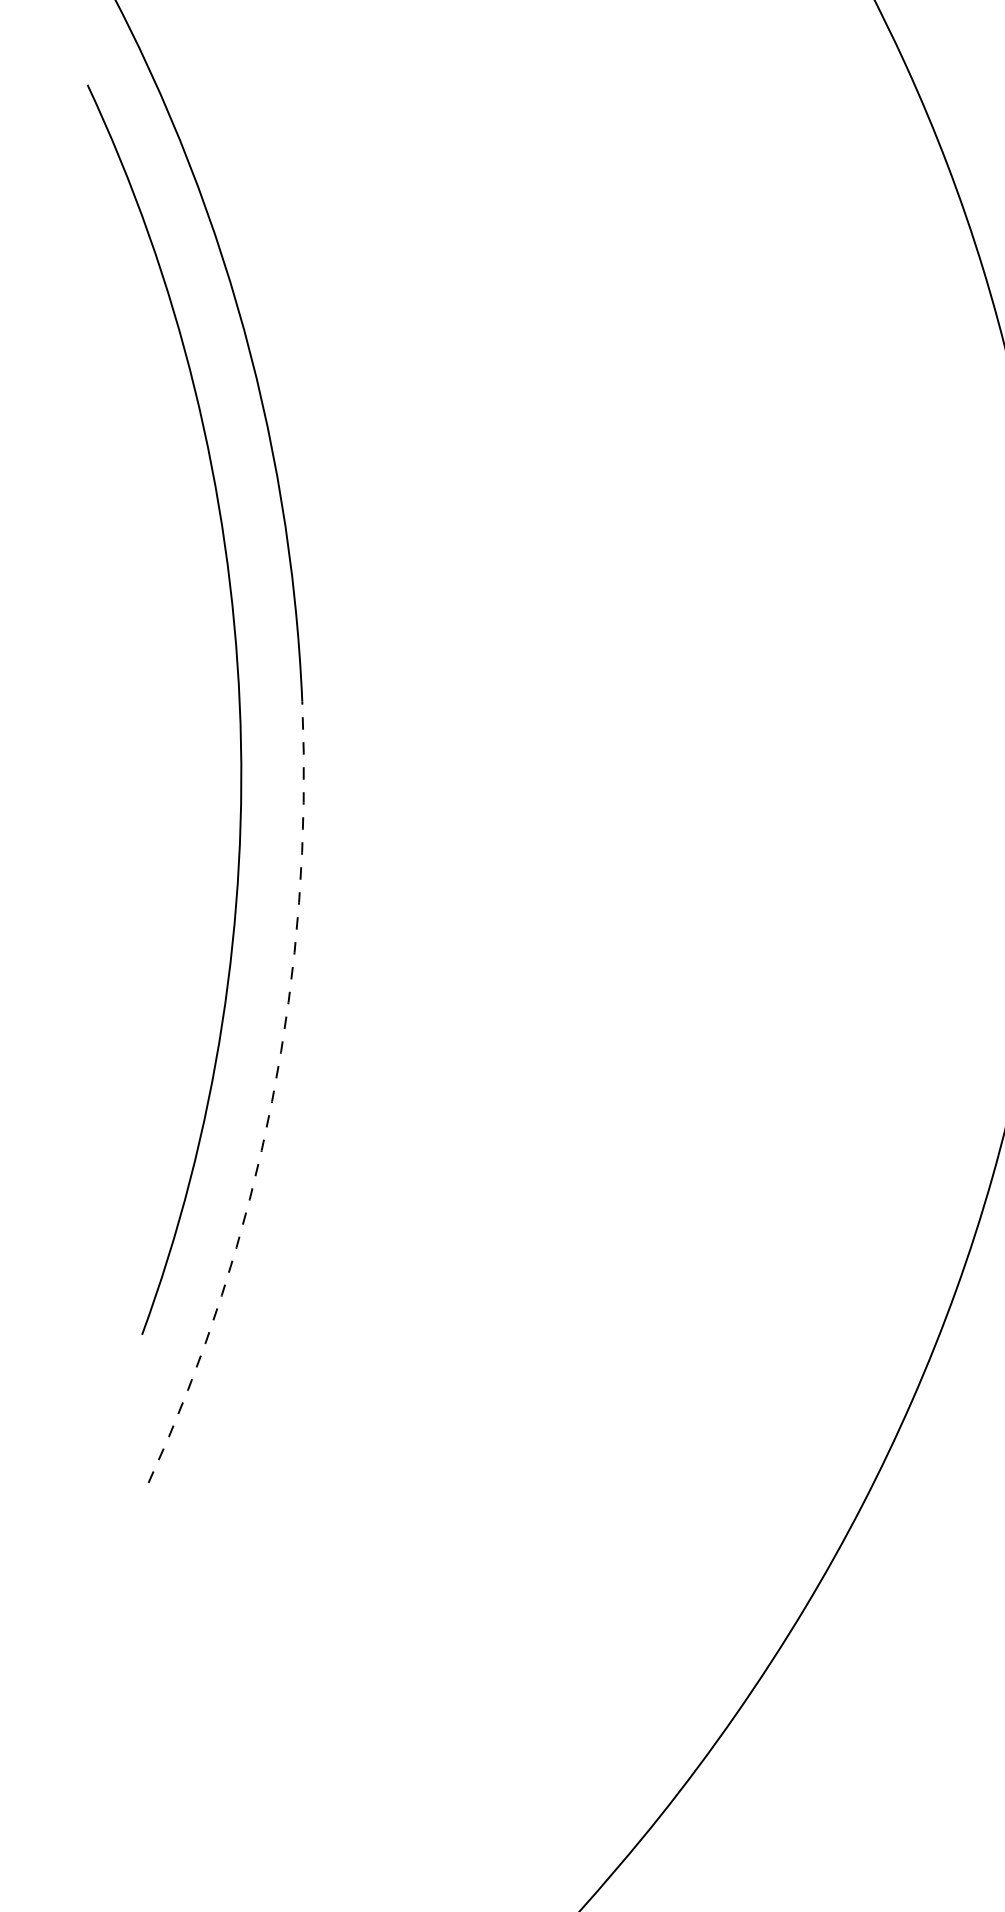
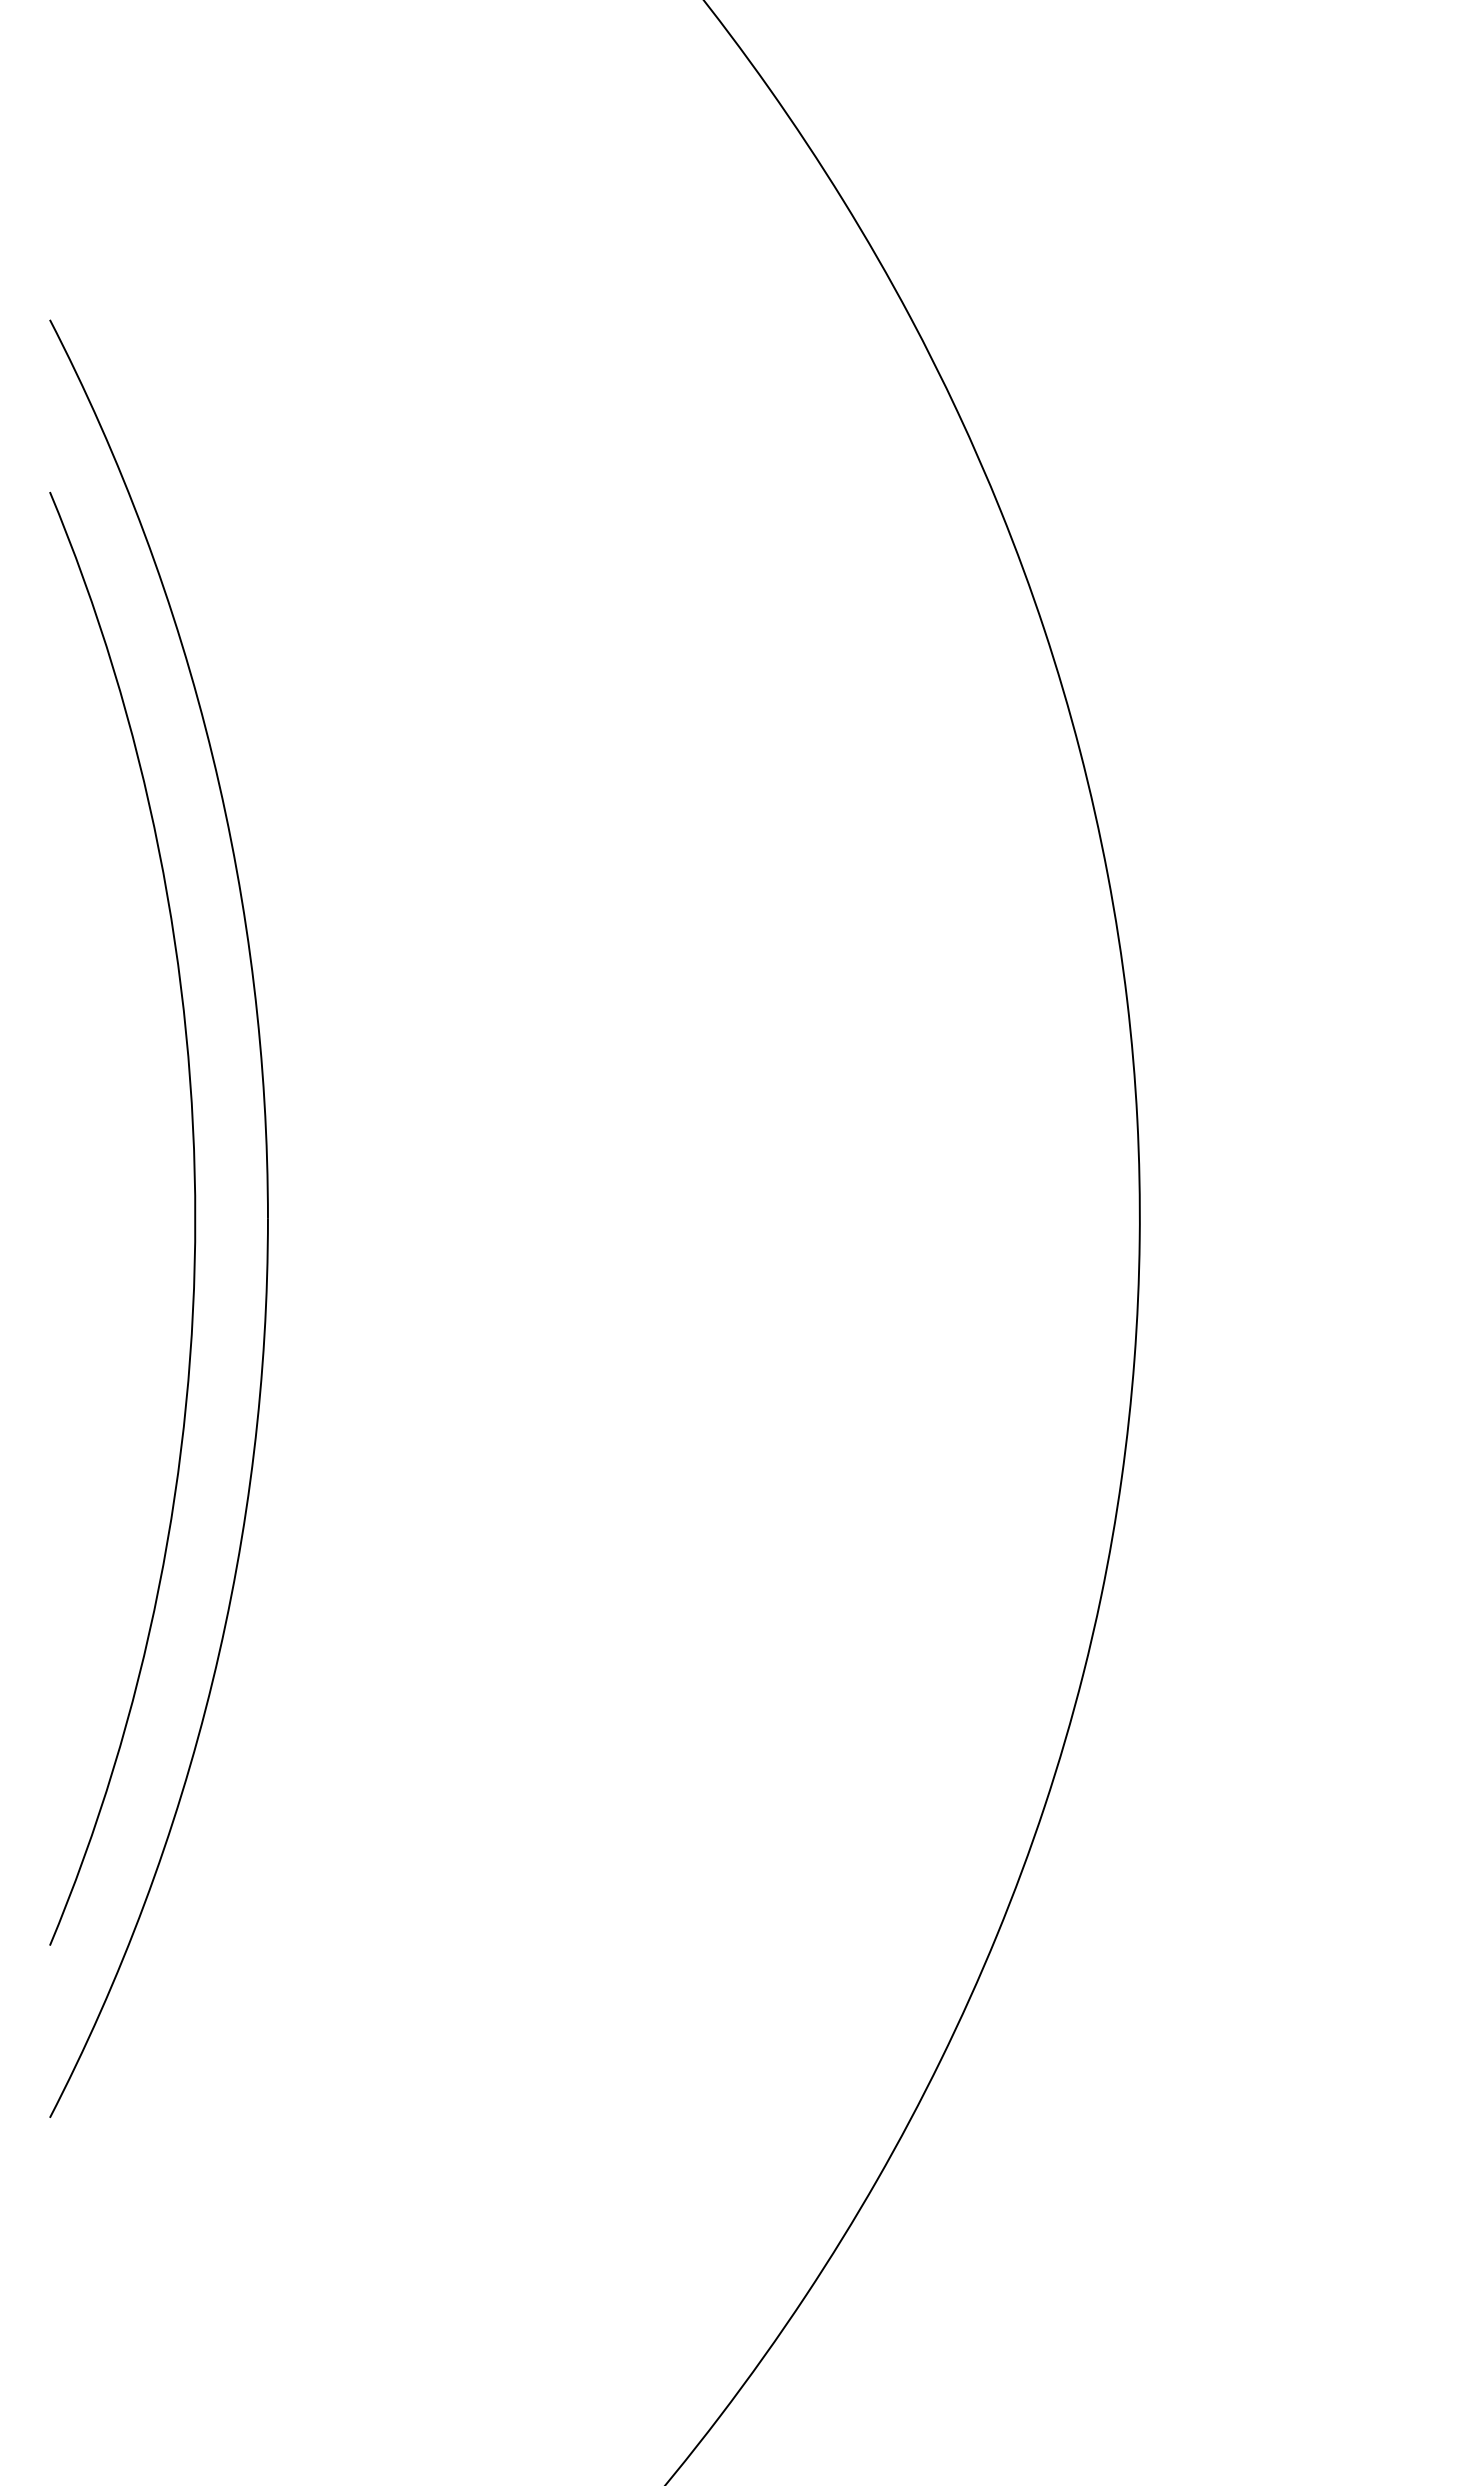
arc: (271, 1101) -> (212, 1681), dashed -> solid

